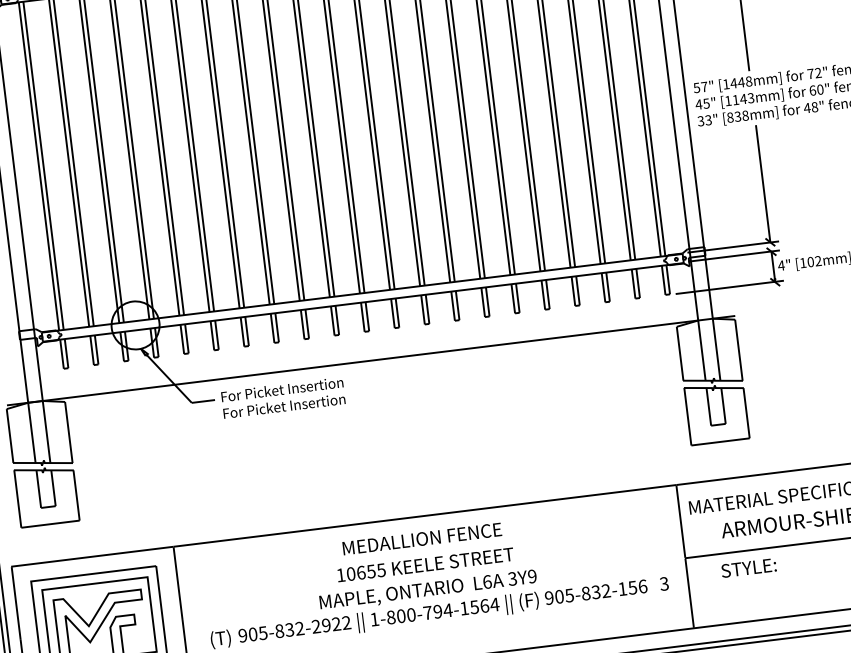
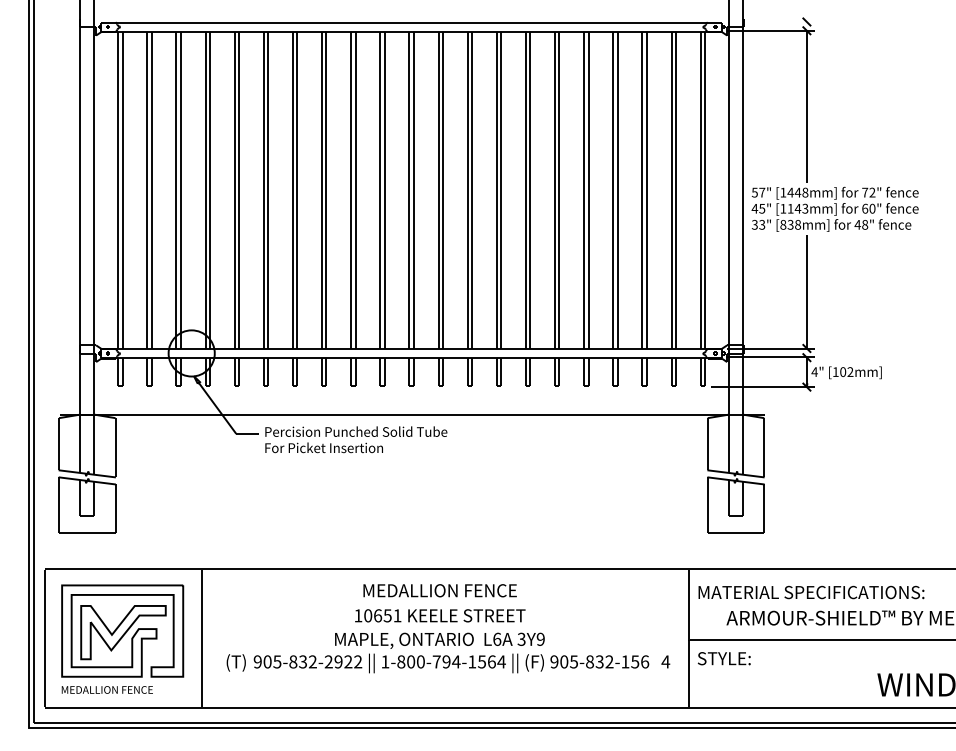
text: (315, 385) -> (356, 431), For Picket Insertion -> Percision Punched Solid Tube
text: (748, 567) -> (723, 658), moved
text: (381, 570) -> (397, 615), 10655 -> 10651
text: (664, 583) -> (665, 661), 3 -> 4

